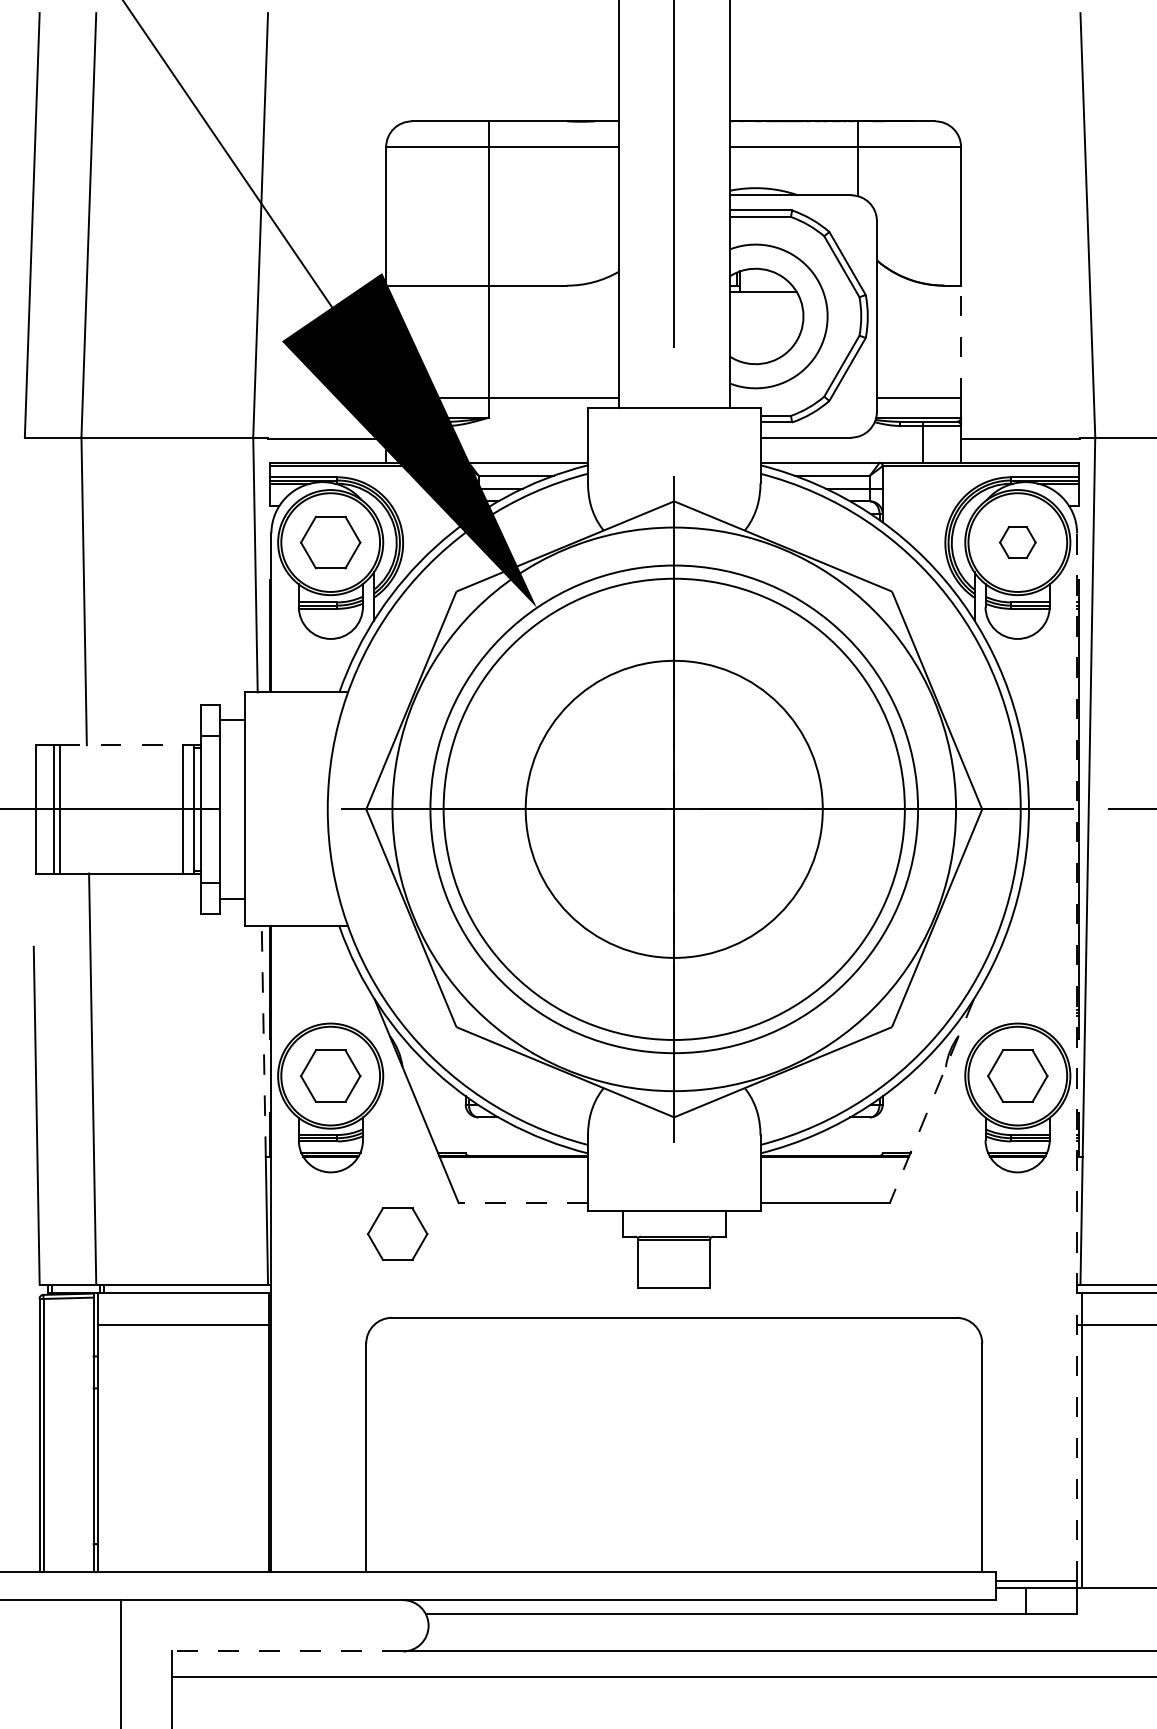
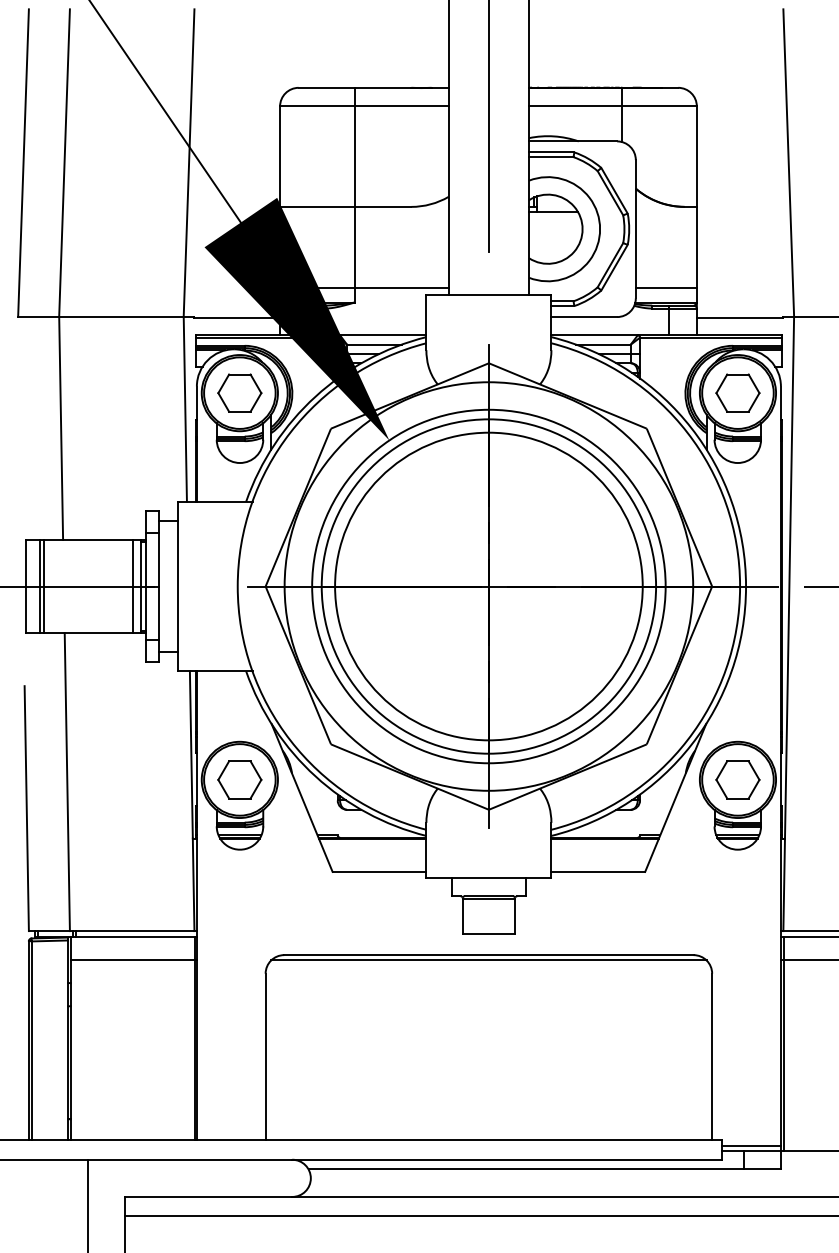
line: (961, 341) -> (697, 247), dashed -> solid
part: (1017, 542) -> (737, 393), size x1.67
line: (121, 745) -> (88, 540), dashed -> solid
circle: (674, 809) -> (489, 586), size x1.43
line: (263, 1041) -> (191, 754), dashed -> solid
line: (1077, 1057) -> (781, 766), dashed -> solid
line: (931, 1101) -> (675, 798), dashed -> solid
line: (523, 1203) -> (379, 872), dashed -> solid
part: (397, 1233) -> (288, 893), removed
line: (674, 1325) -> (489, 960), added
line: (286, 1651) -> (207, 1196), dashed -> solid

